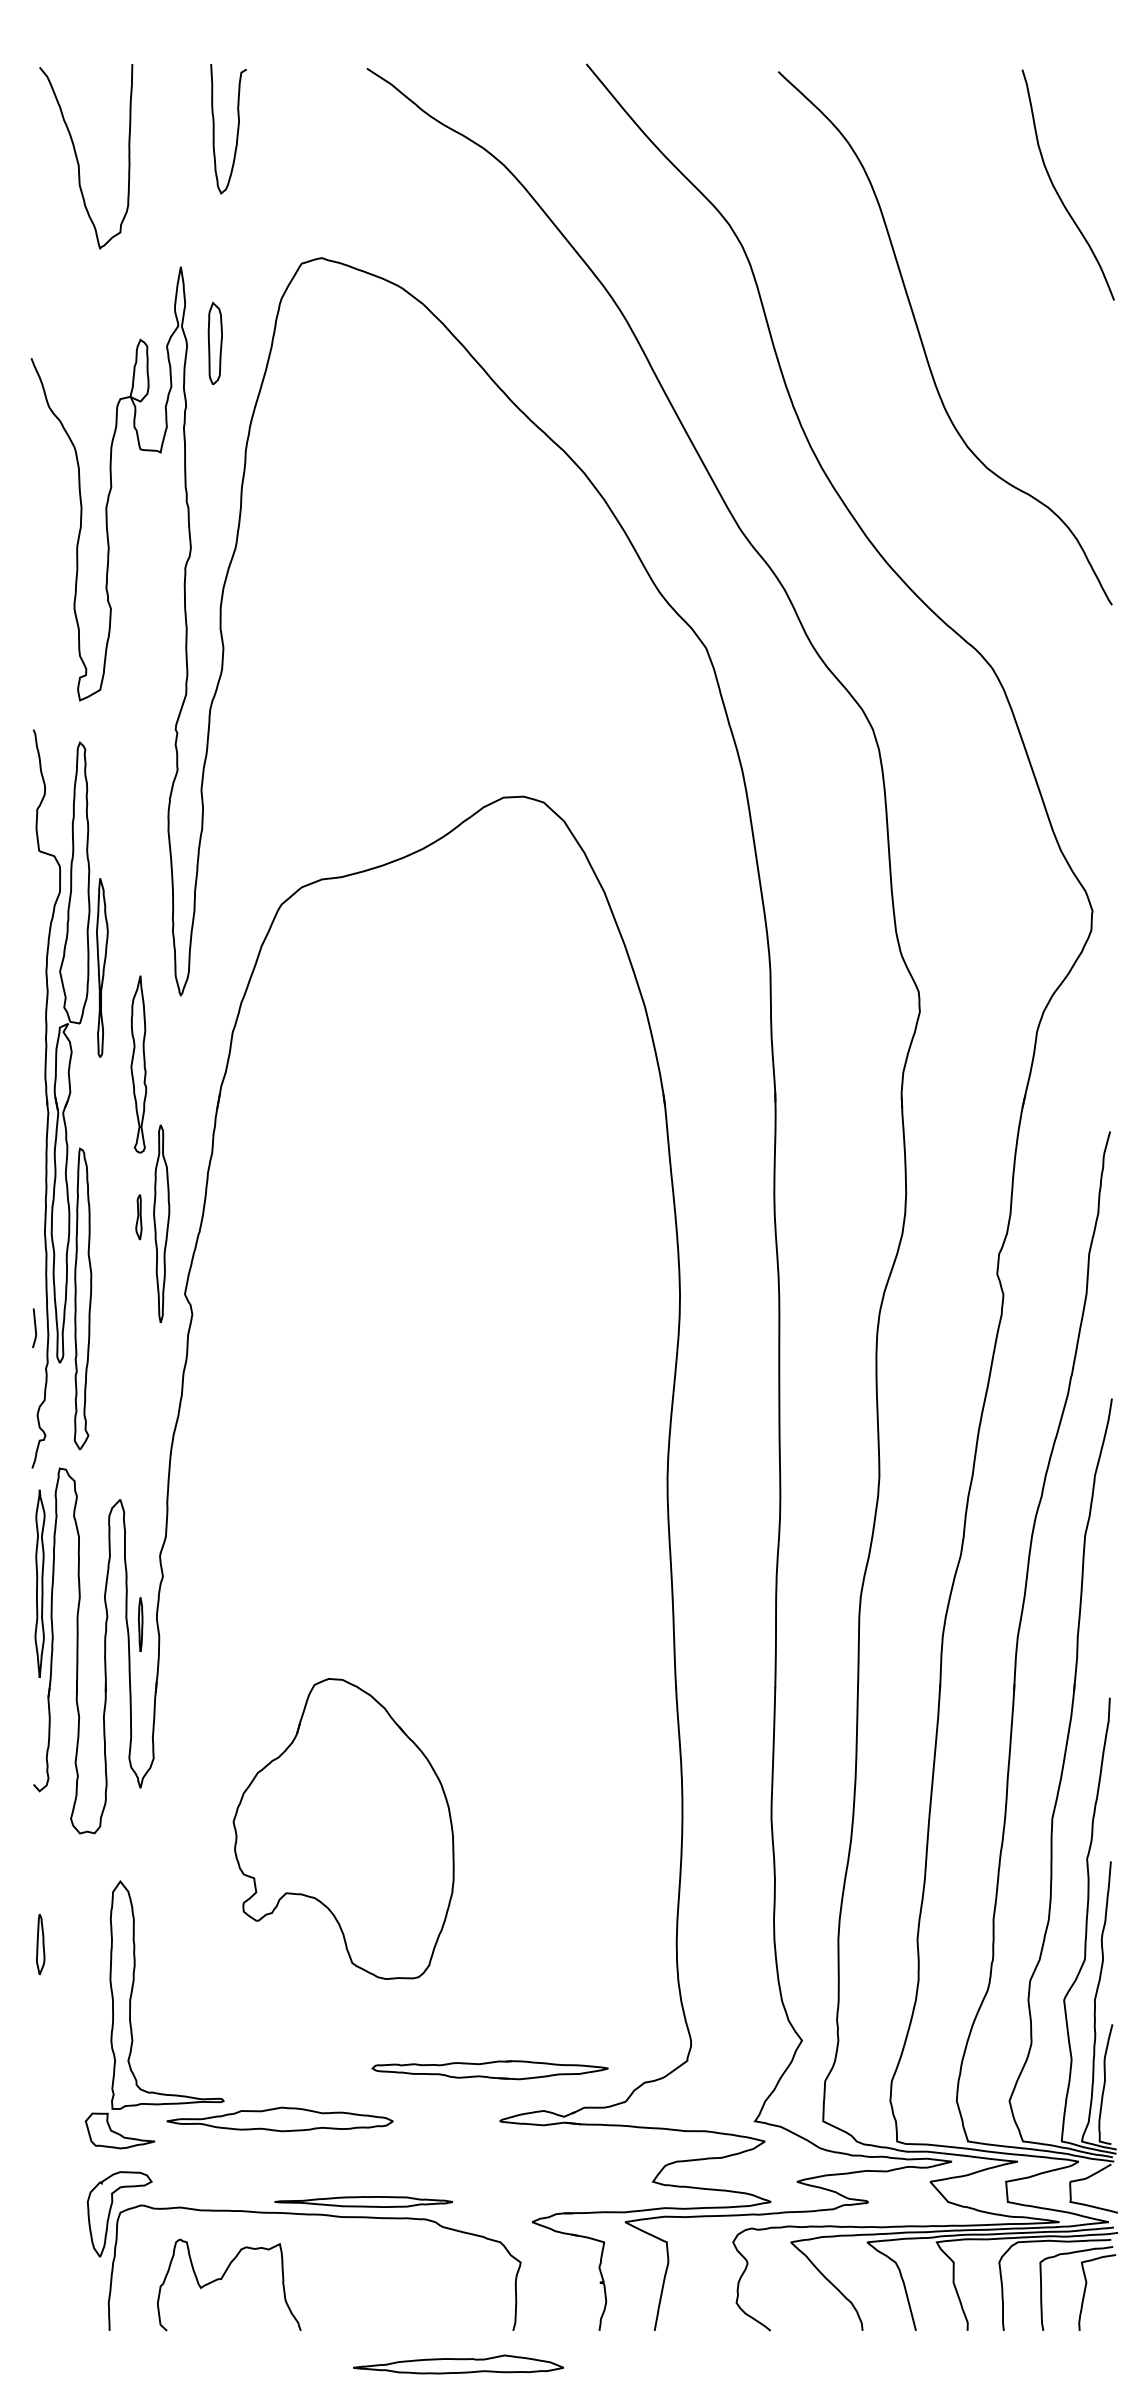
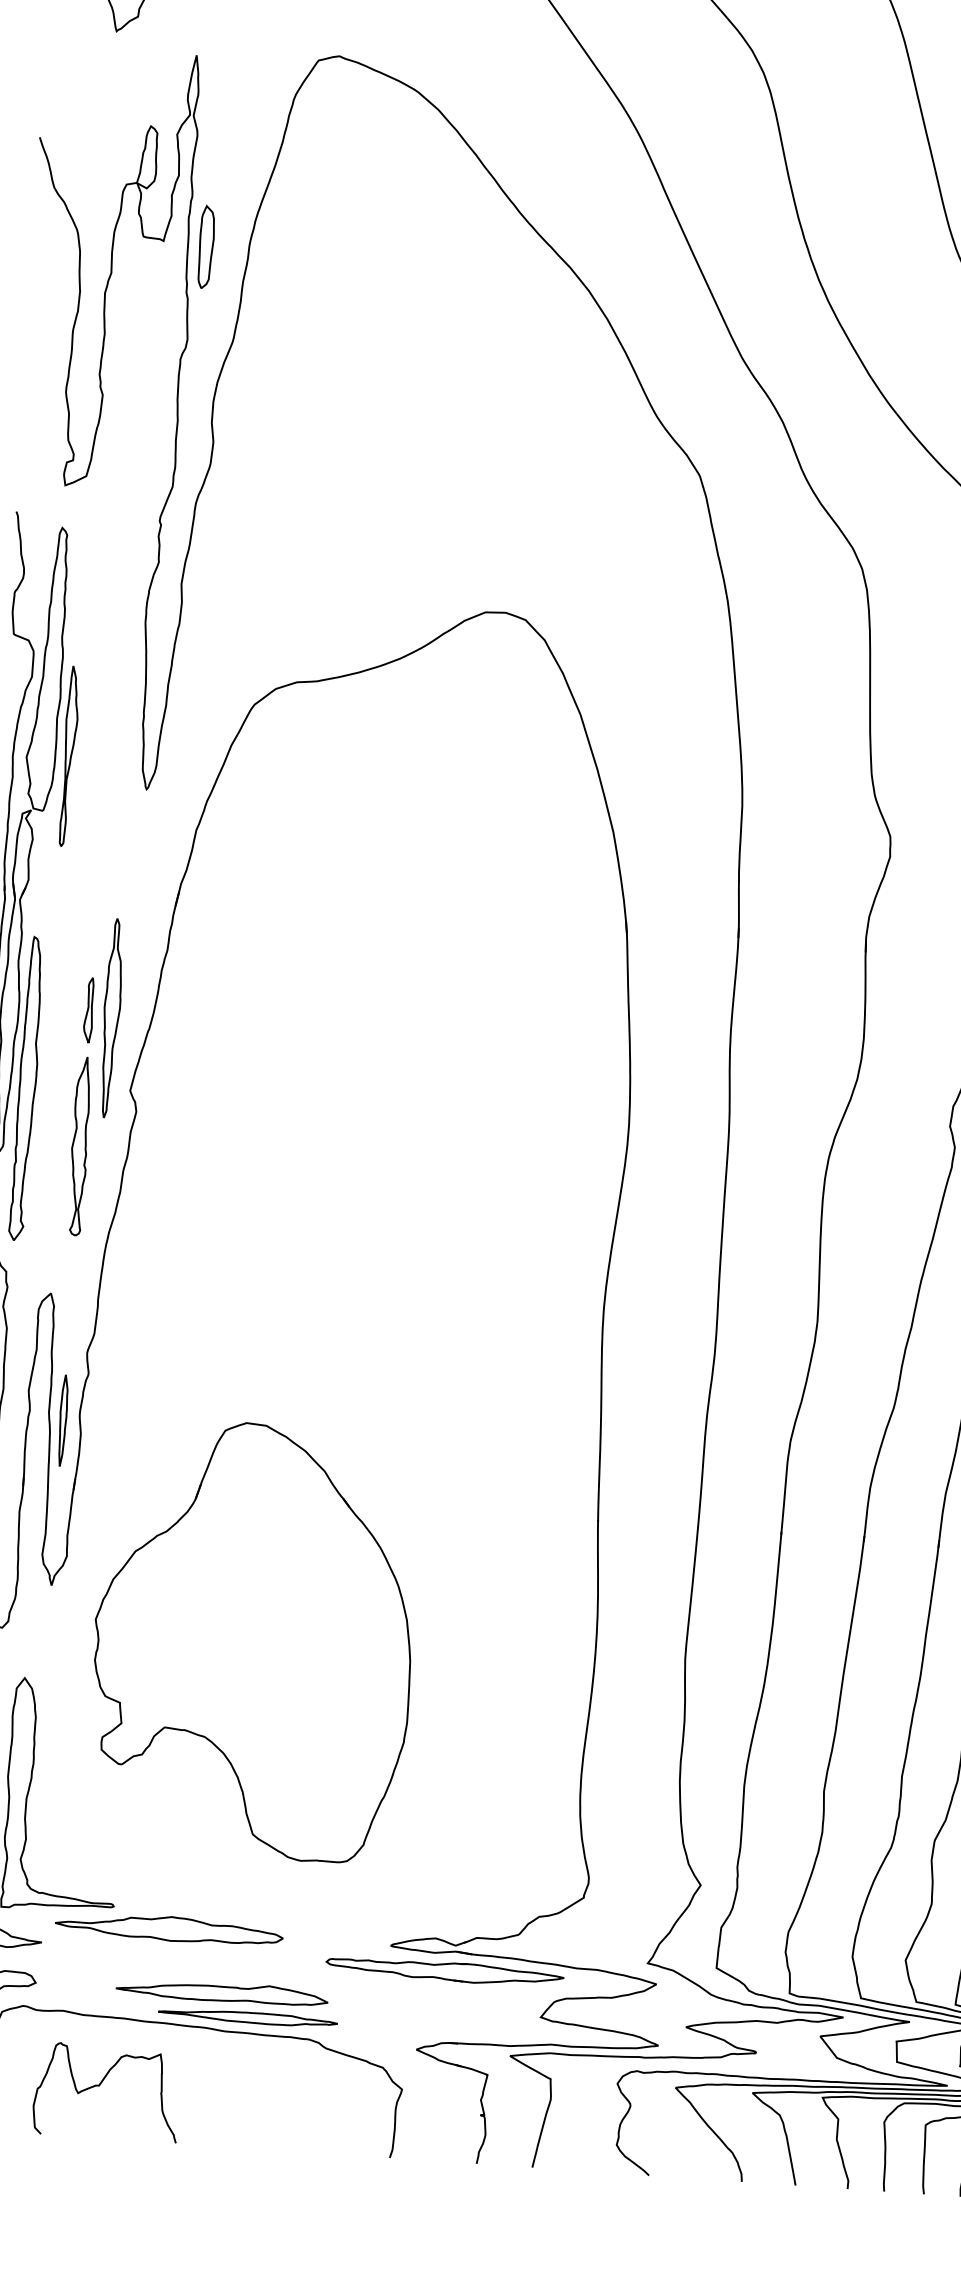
part: (214, 343) -> (205, 246), moved
part: (138, 1064) -> (79, 1146), moved
part: (138, 1216) -> (88, 1009), size x1.43
part: (140, 1624) -> (62, 1420), size x1.67
part: (343, 1828) -> (253, 1640), size x1.43
part: (489, 2070) -> (444, 1971), moved
part: (458, 2364) -> (222, 1992), moved

